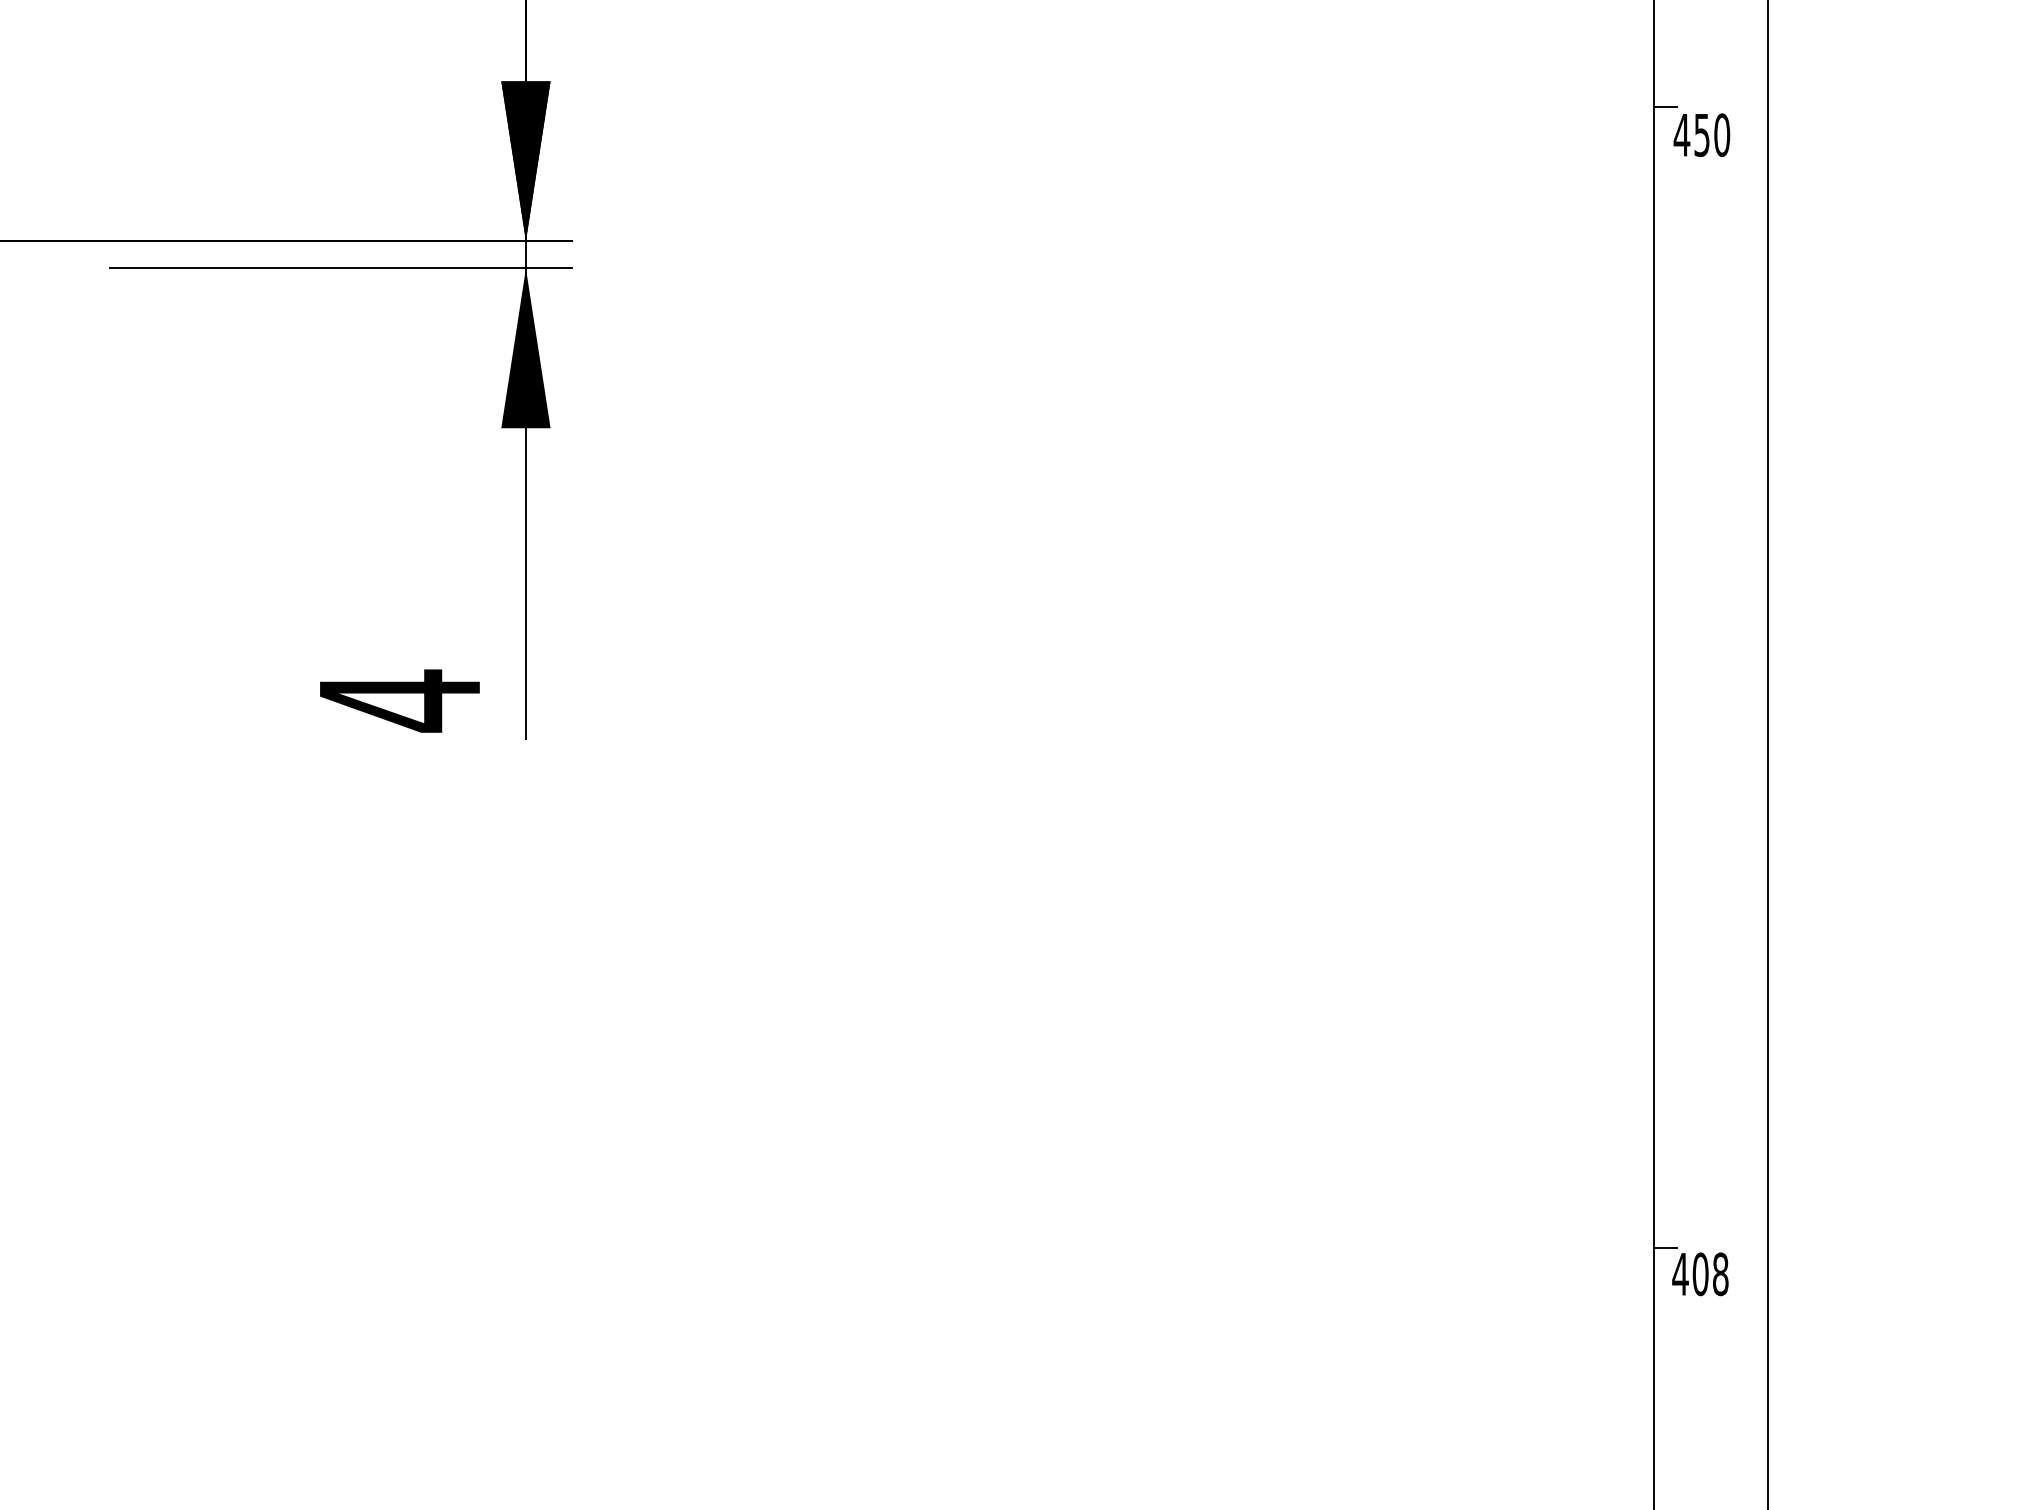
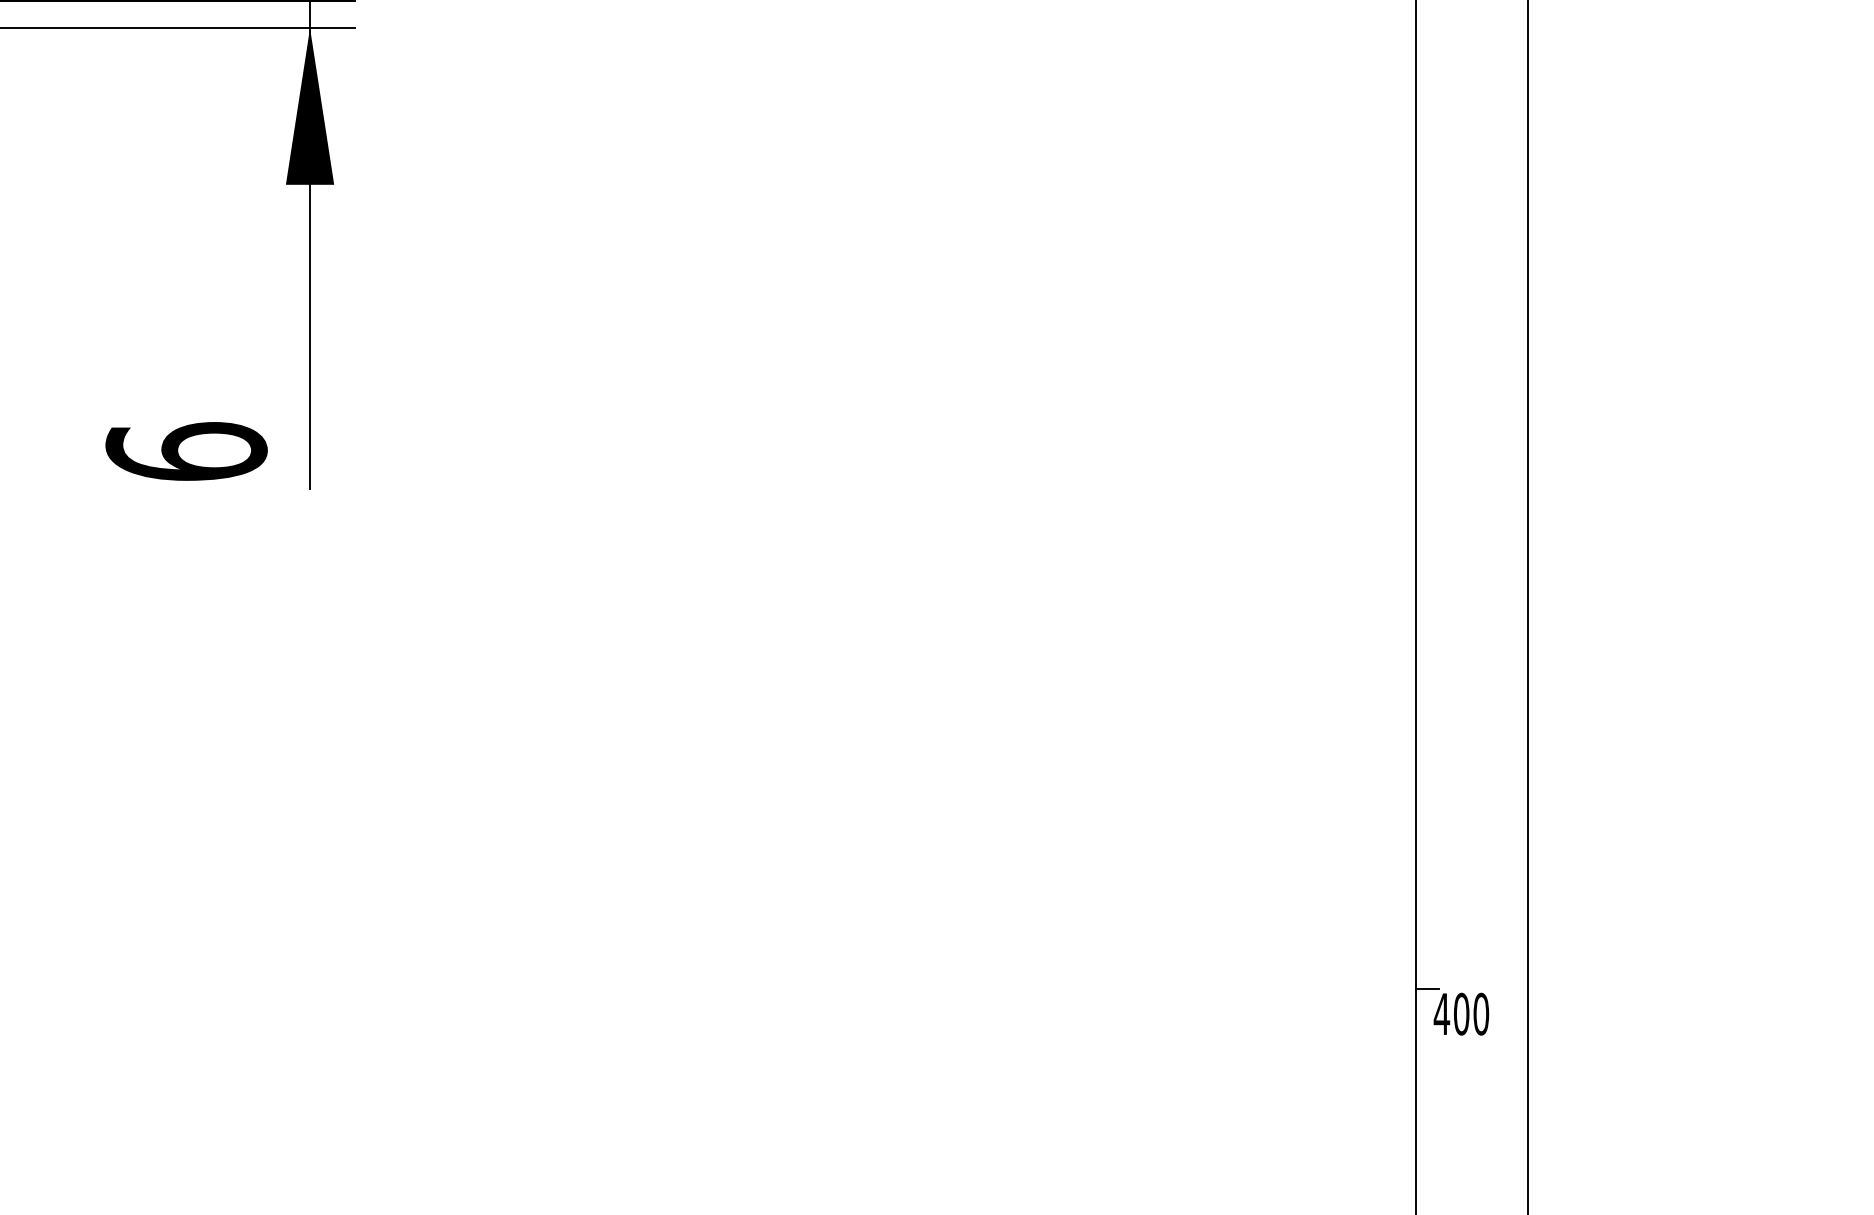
text: (399, 700) -> (186, 451), 4 -> 6
text: (1720, 1273) -> (1481, 1013), 408 -> 400

